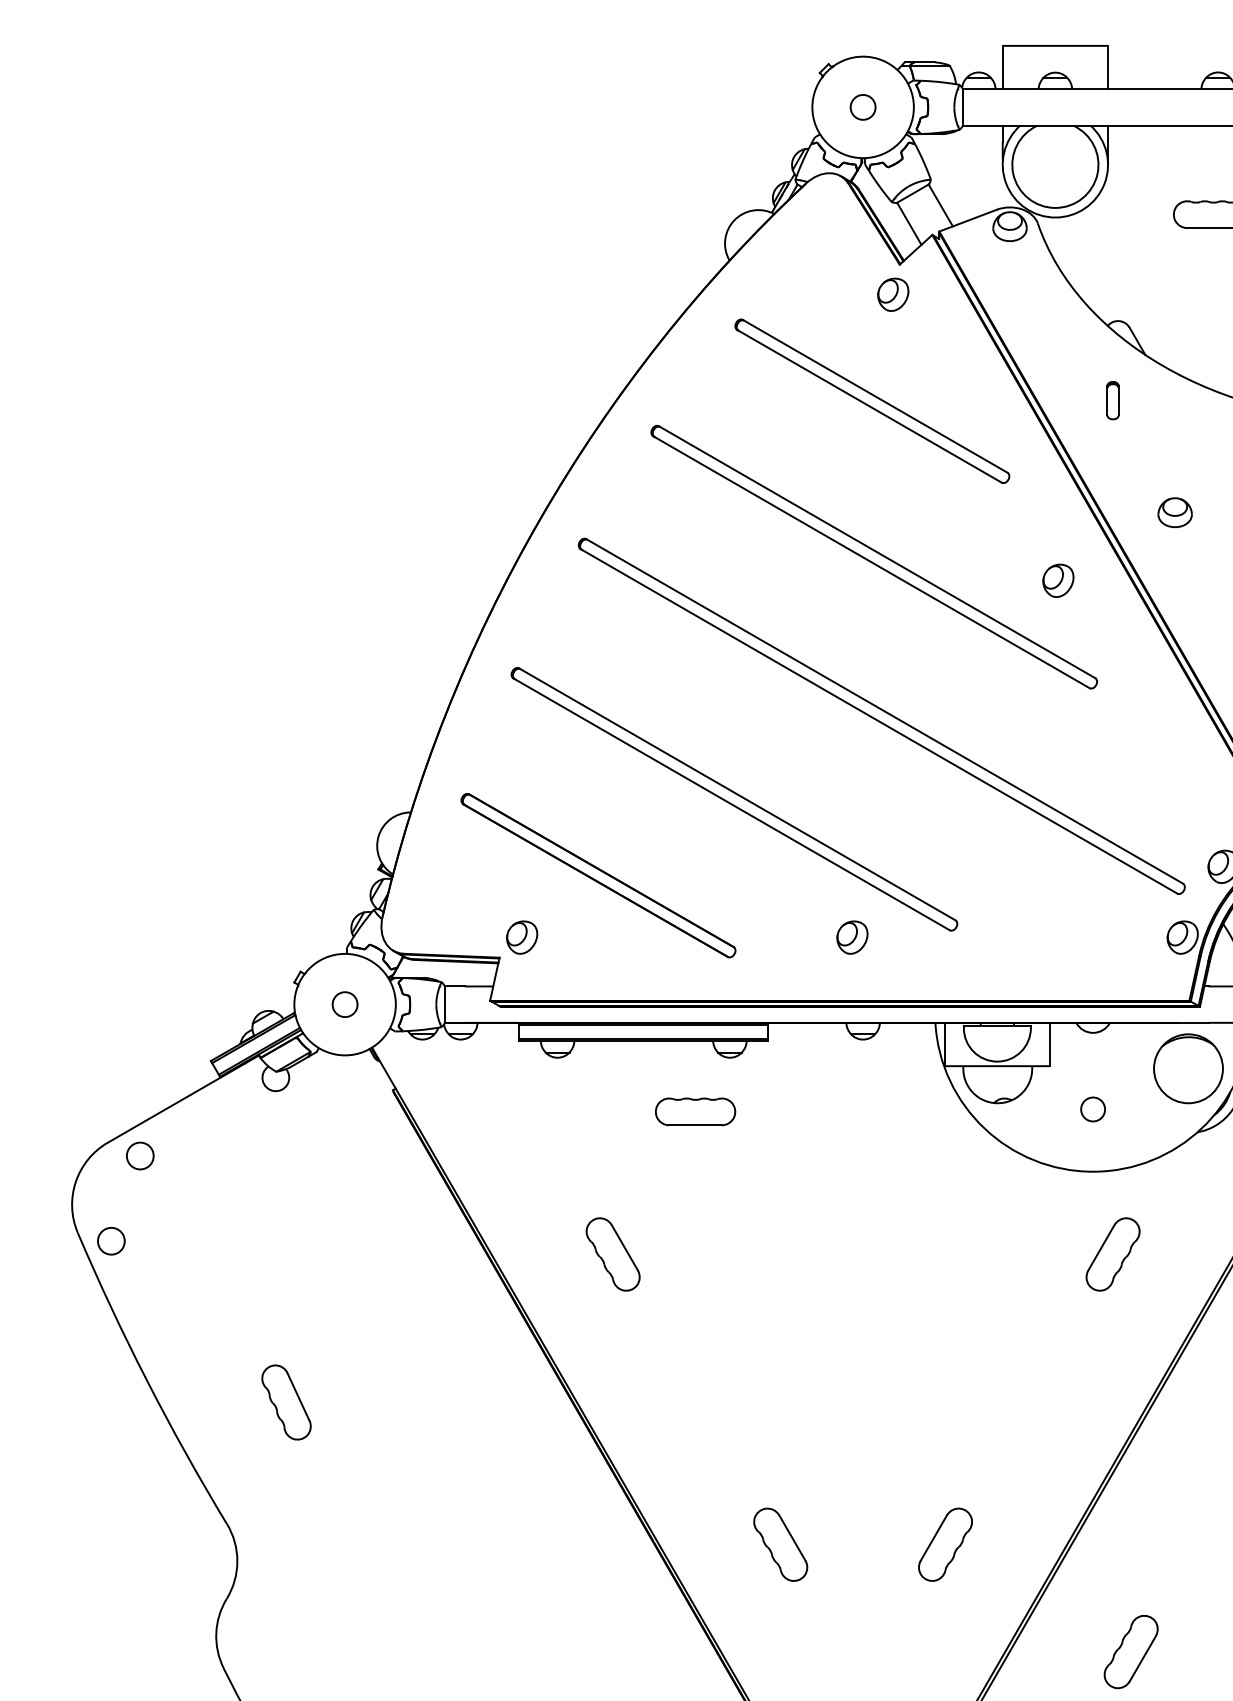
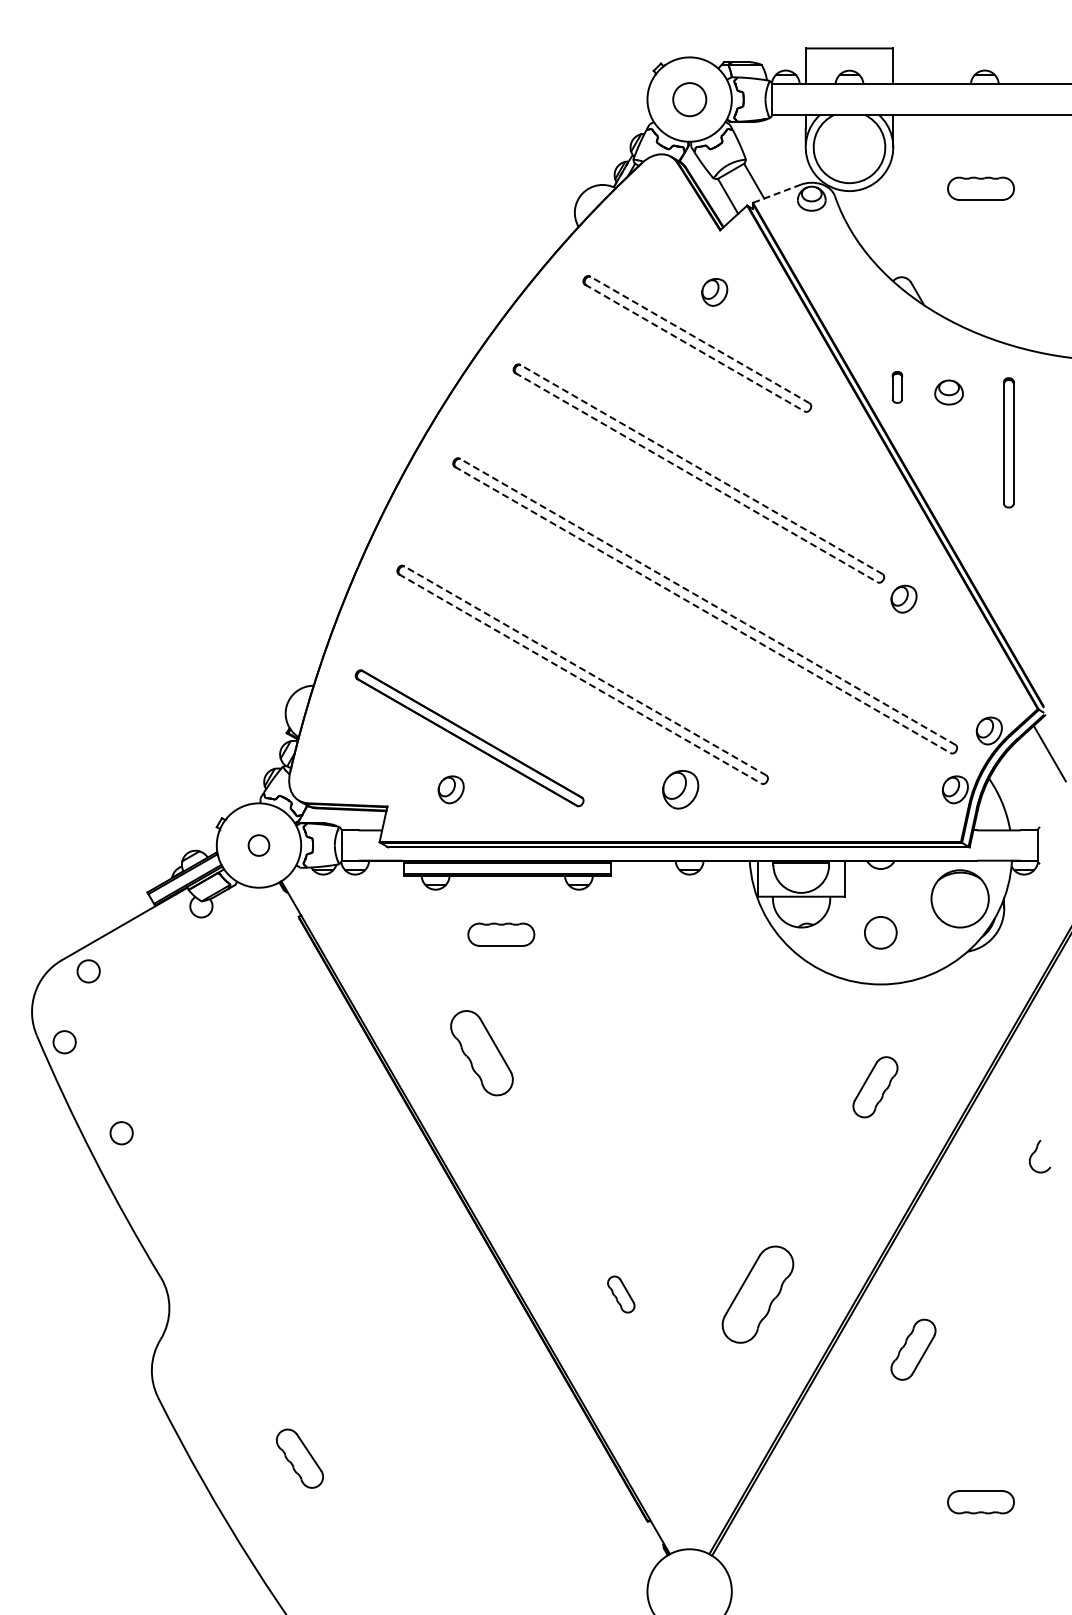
circle: (862, 107) -> (689, 99), size x1.6
line: (967, 220) -> (776, 193), solid -> dashed
part: (892, 294) -> (714, 292), moved
line: (874, 395) -> (699, 339), solid -> dashed
part: (1113, 400) -> (897, 387), moved
line: (870, 406) -> (695, 348), solid -> dashed
part: (1174, 512) -> (948, 392), moved
line: (876, 552) -> (700, 469), solid -> dashed
line: (871, 561) -> (696, 477), solid -> dashed
part: (1057, 579) -> (903, 598), moved
line: (884, 711) -> (707, 601), solid -> dashed
line: (879, 721) -> (703, 610), solid -> dashed
line: (736, 794) -> (584, 670), solid -> dashed
line: (731, 804) -> (580, 679), solid -> dashed
part: (521, 937) -> (450, 789), moved
part: (852, 937) -> (680, 789), size x1.4
circle: (1092, 1109) -> (880, 932), size x1.6
part: (695, 1111) -> (501, 934), moved
part: (612, 1254) -> (481, 1053), size x1.4
part: (1113, 1254) -> (875, 1087), moved
circle: (179, 1350) -> (121, 1133), added
part: (286, 1402) -> (210, 1176), removed
part: (781, 1544) -> (621, 1294), size x0.6
part: (945, 1544) -> (758, 1294), size x1.6
part: (1131, 1651) -> (913, 1349), moved

